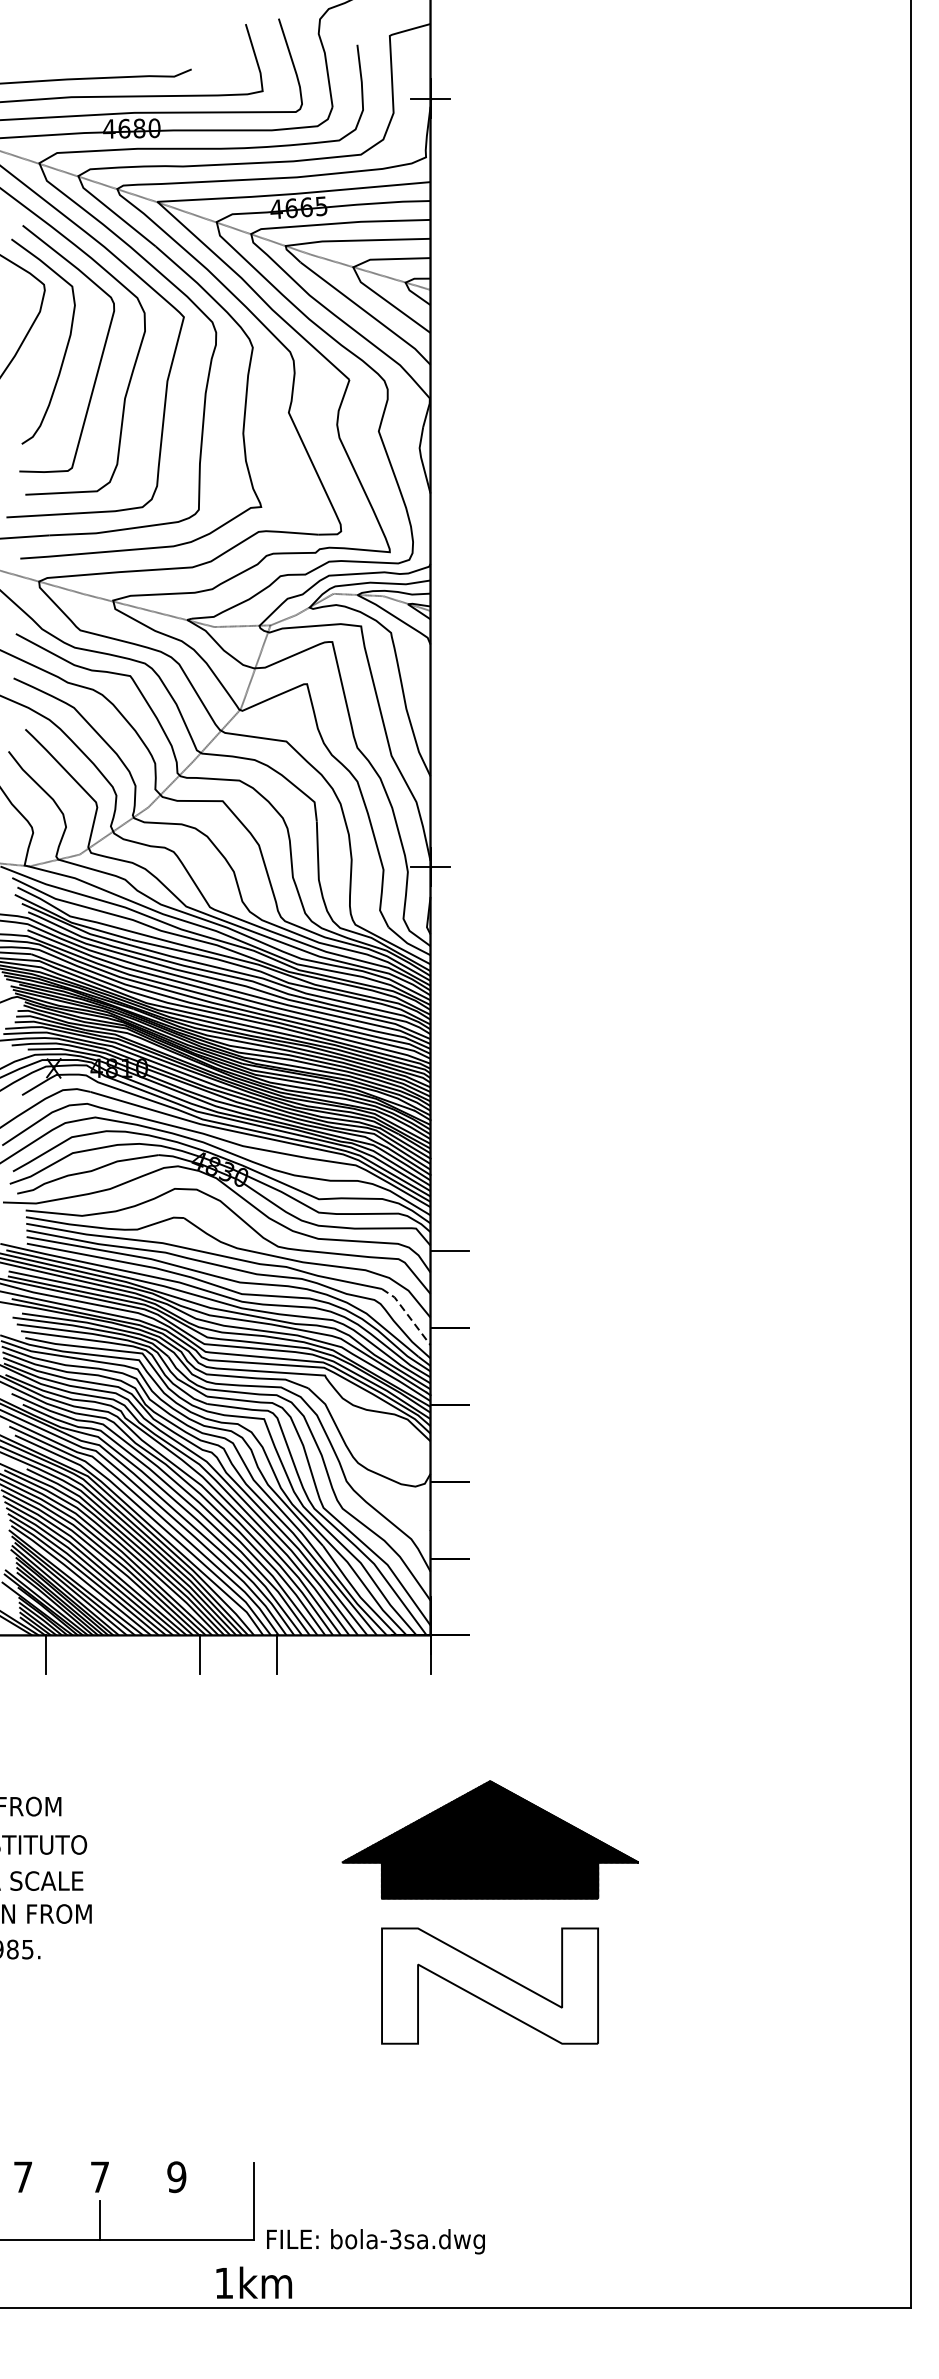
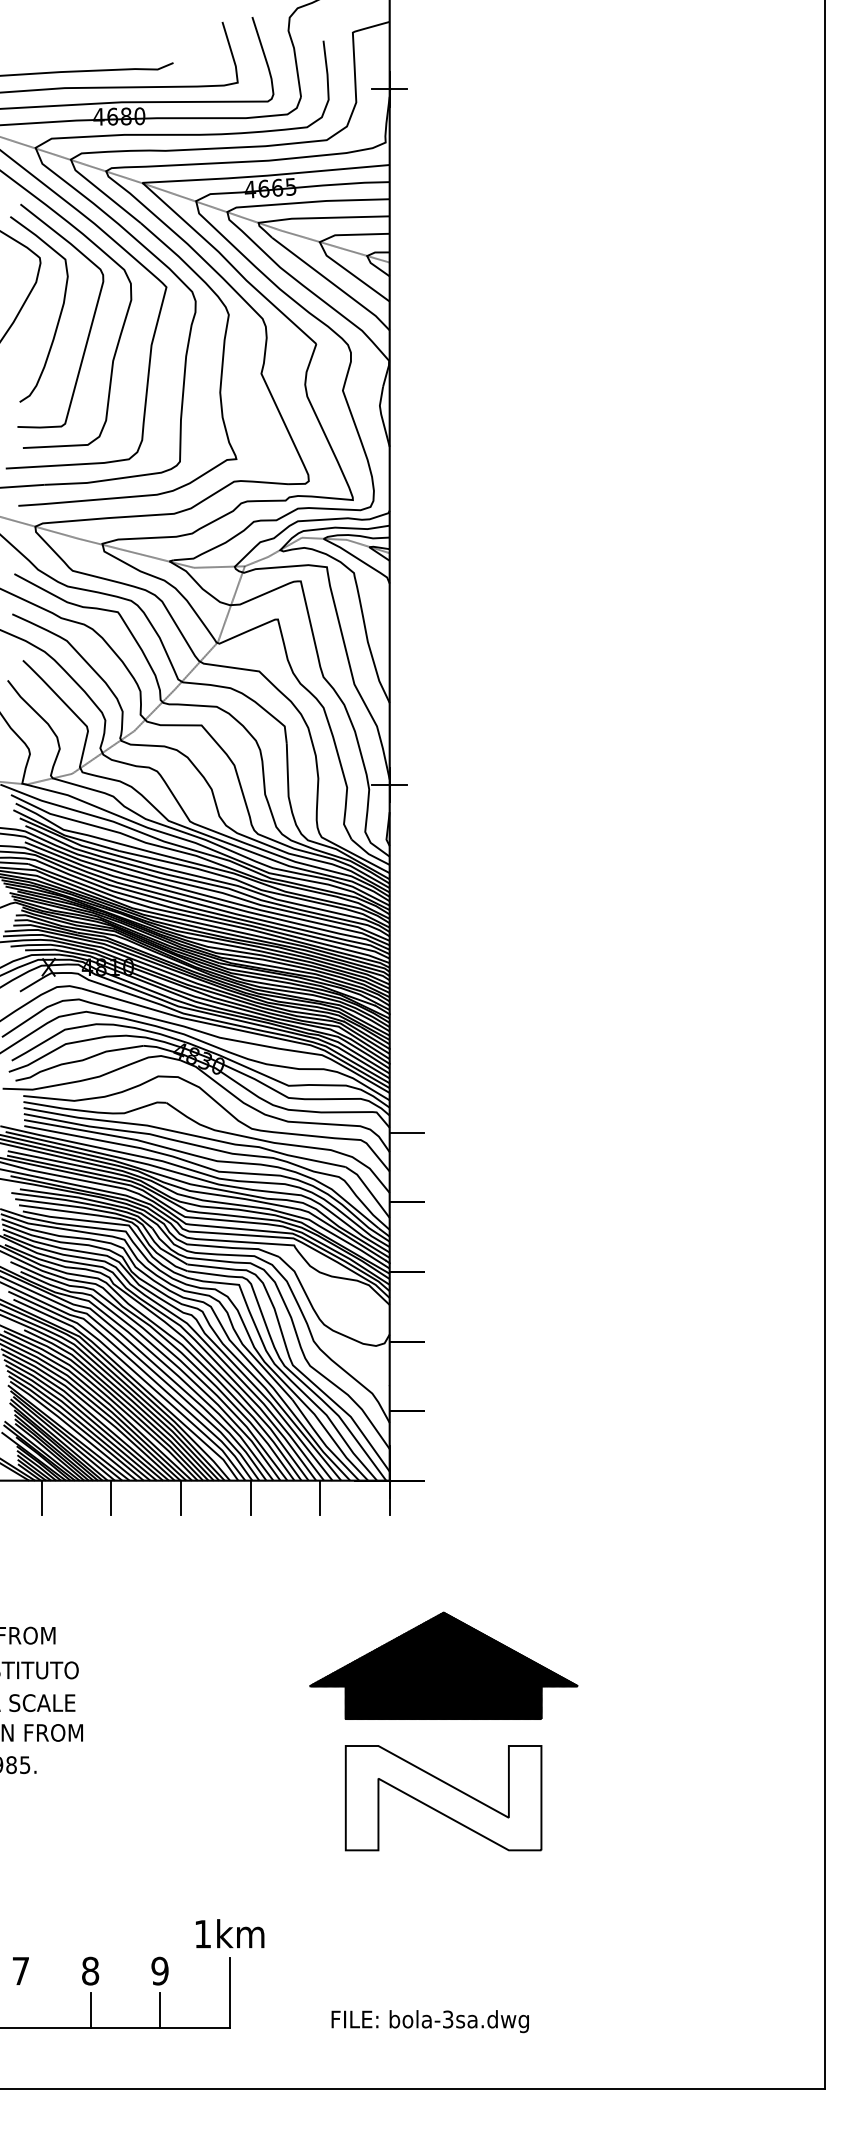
line: (408, 1314) -> (369, 1190), dashed -> solid
line: (123, 1653) -> (111, 1497), added
line: (354, 1653) -> (320, 1497), added
text: (100, 2176) -> (90, 1970), 7 -> 8
line: (177, 2220) -> (160, 2010), added
text: (375, 2241) -> (429, 2021), moved
text: (254, 2282) -> (230, 1933), moved

